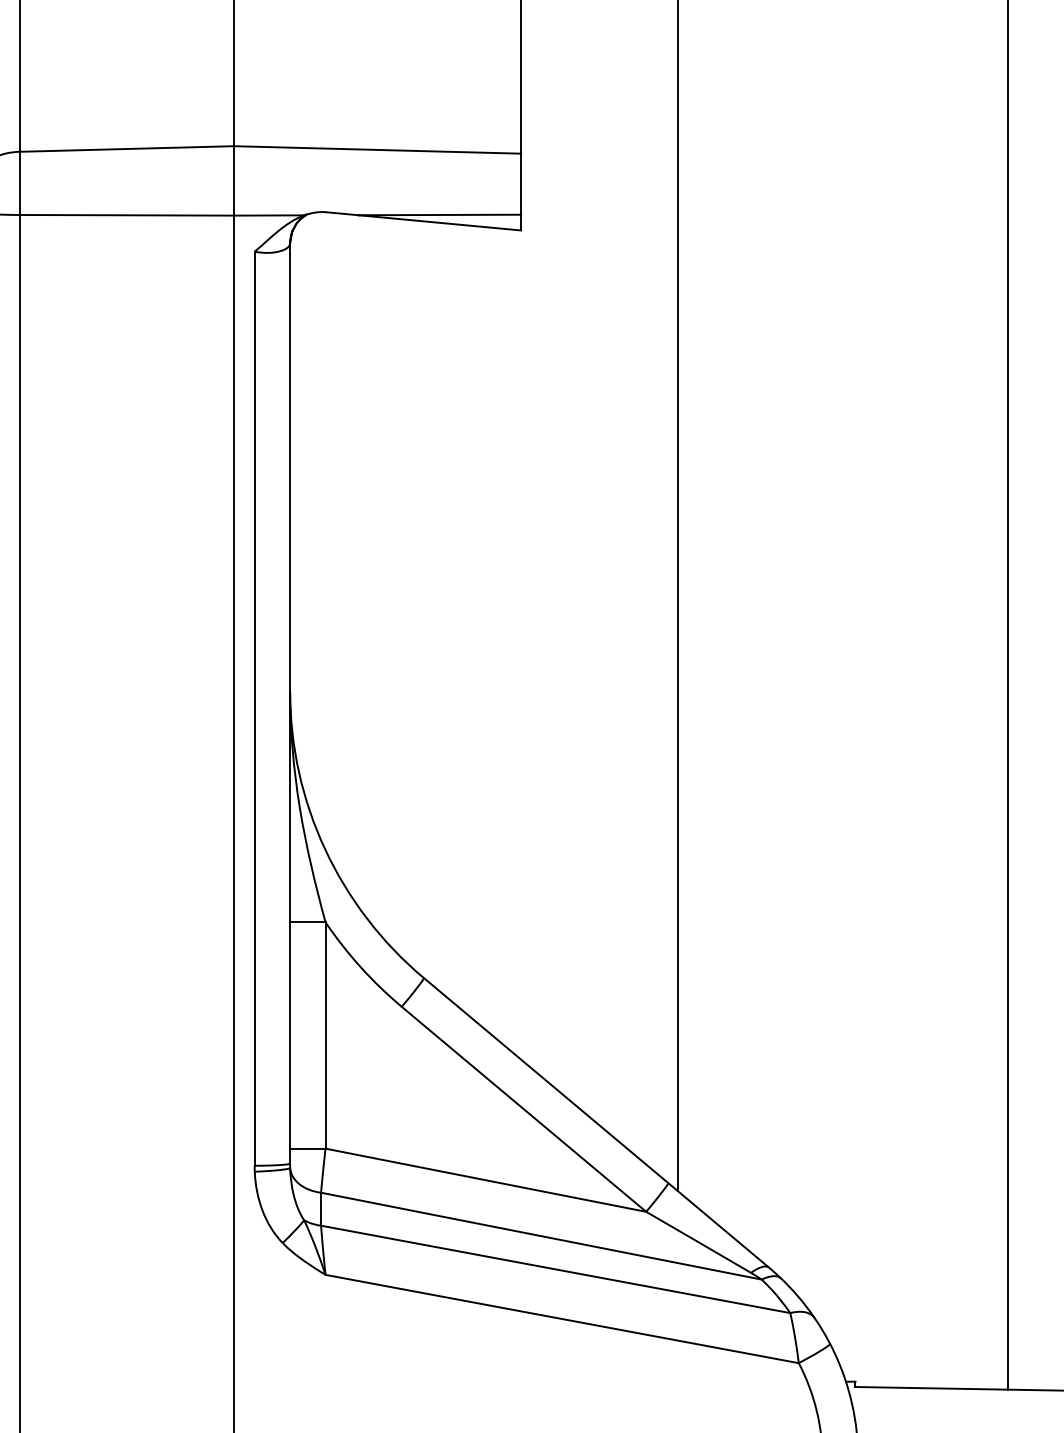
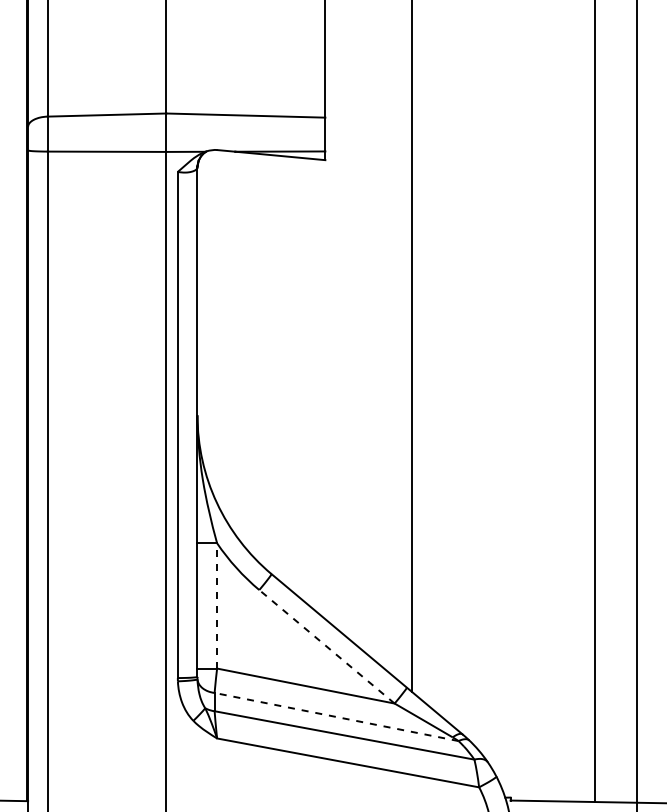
line: (326, 1034) -> (217, 605), solid -> dashed
line: (523, 1108) -> (326, 646), solid -> dashed
line: (541, 1235) -> (336, 716), solid -> dashed

